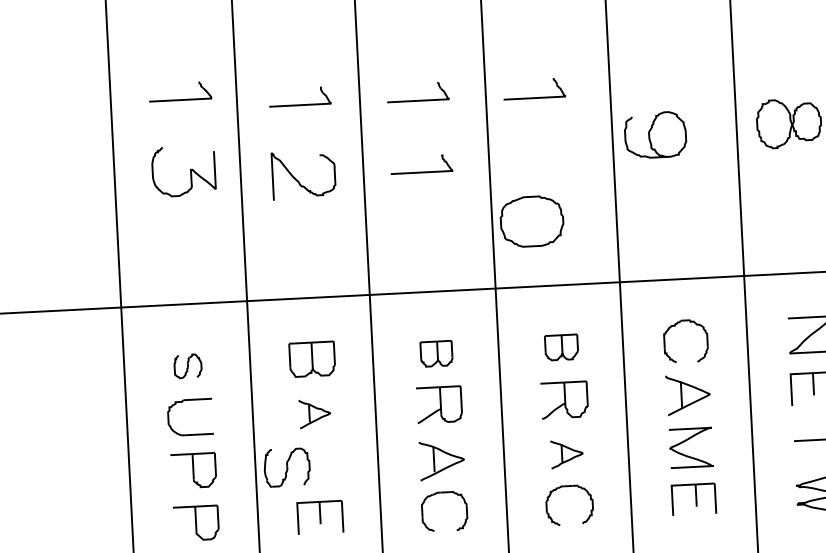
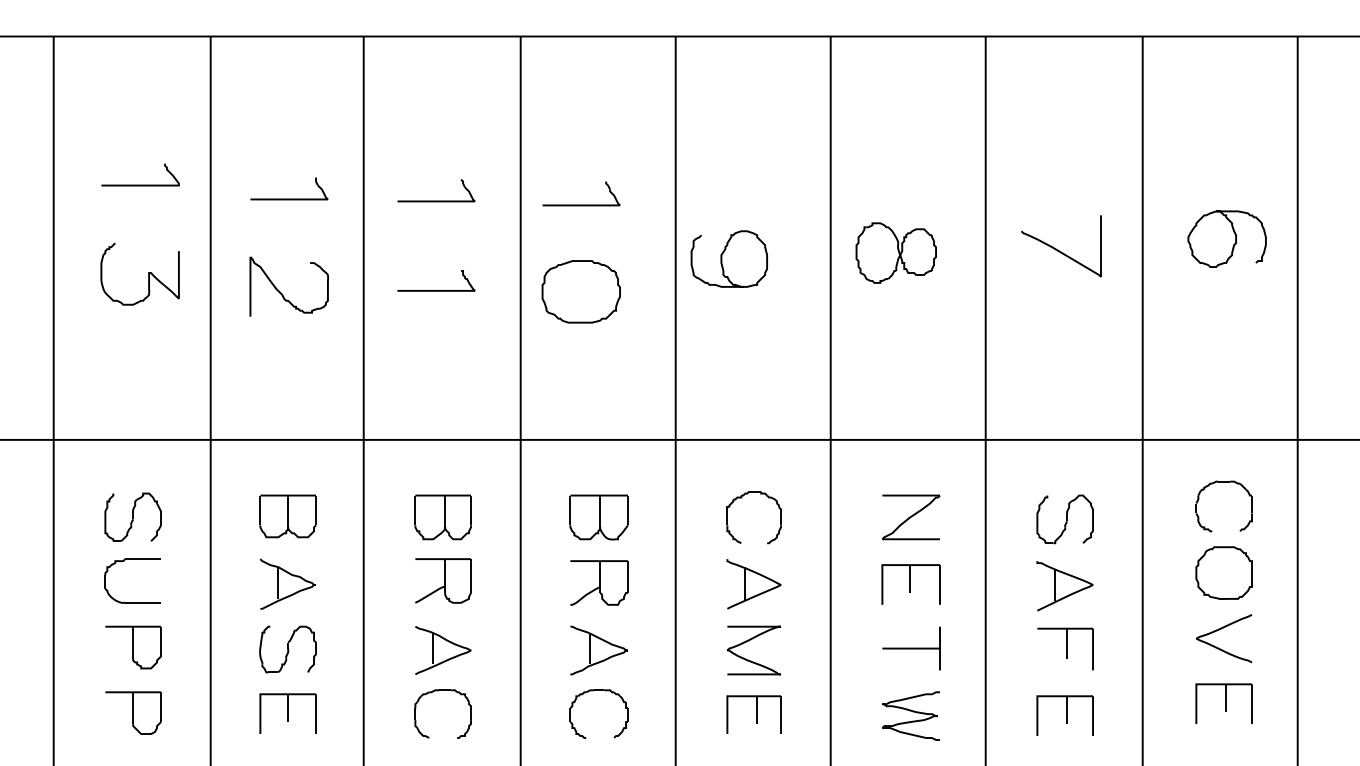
part: (531, 221) -> (580, 291), moved
part: (561, 347) -> (598, 517), size x1.43
part: (436, 353) -> (442, 517), size x1.43
part: (187, 365) -> (132, 516), size x1.67
part: (314, 413) -> (287, 583), size x1.43
part: (566, 454) -> (598, 650), size x1.43
part: (286, 467) -> (287, 649), moved

